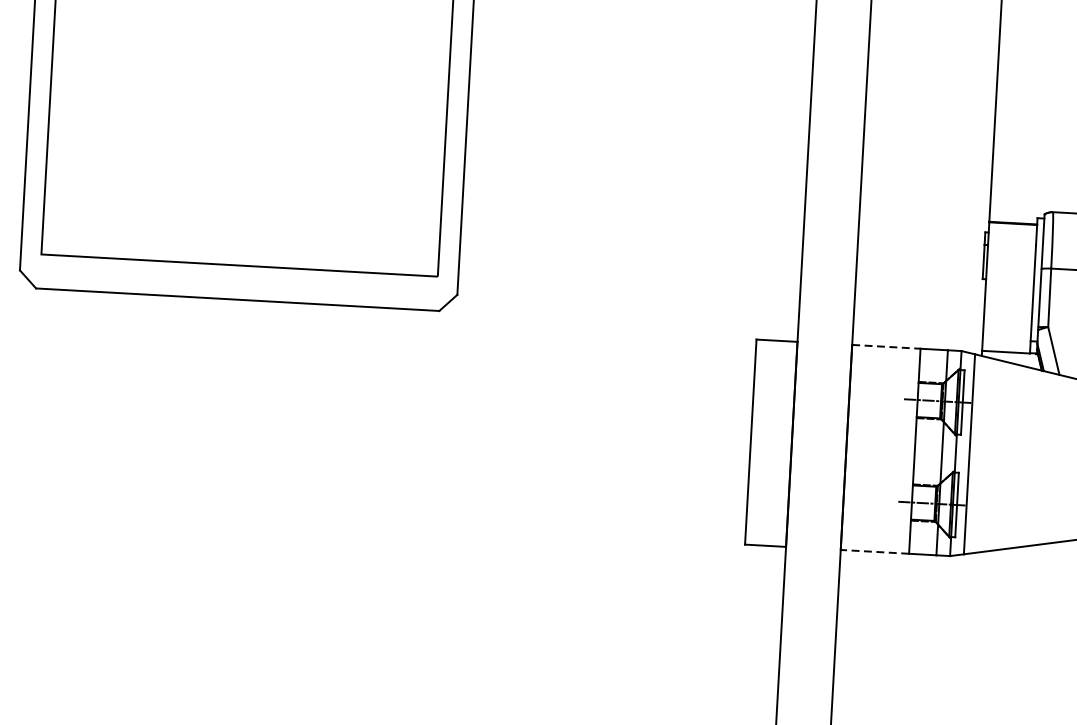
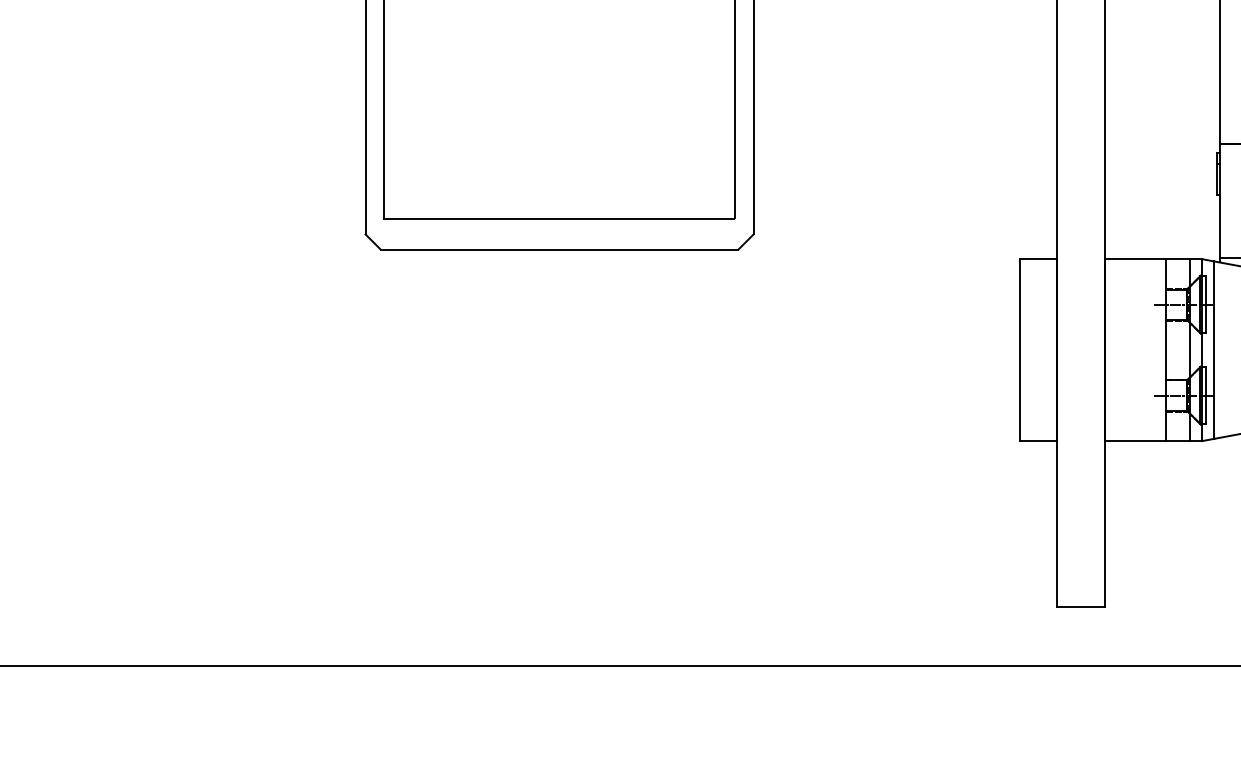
line: (887, 347) -> (1136, 259), dashed -> solid
line: (874, 552) -> (1135, 441), dashed -> solid

